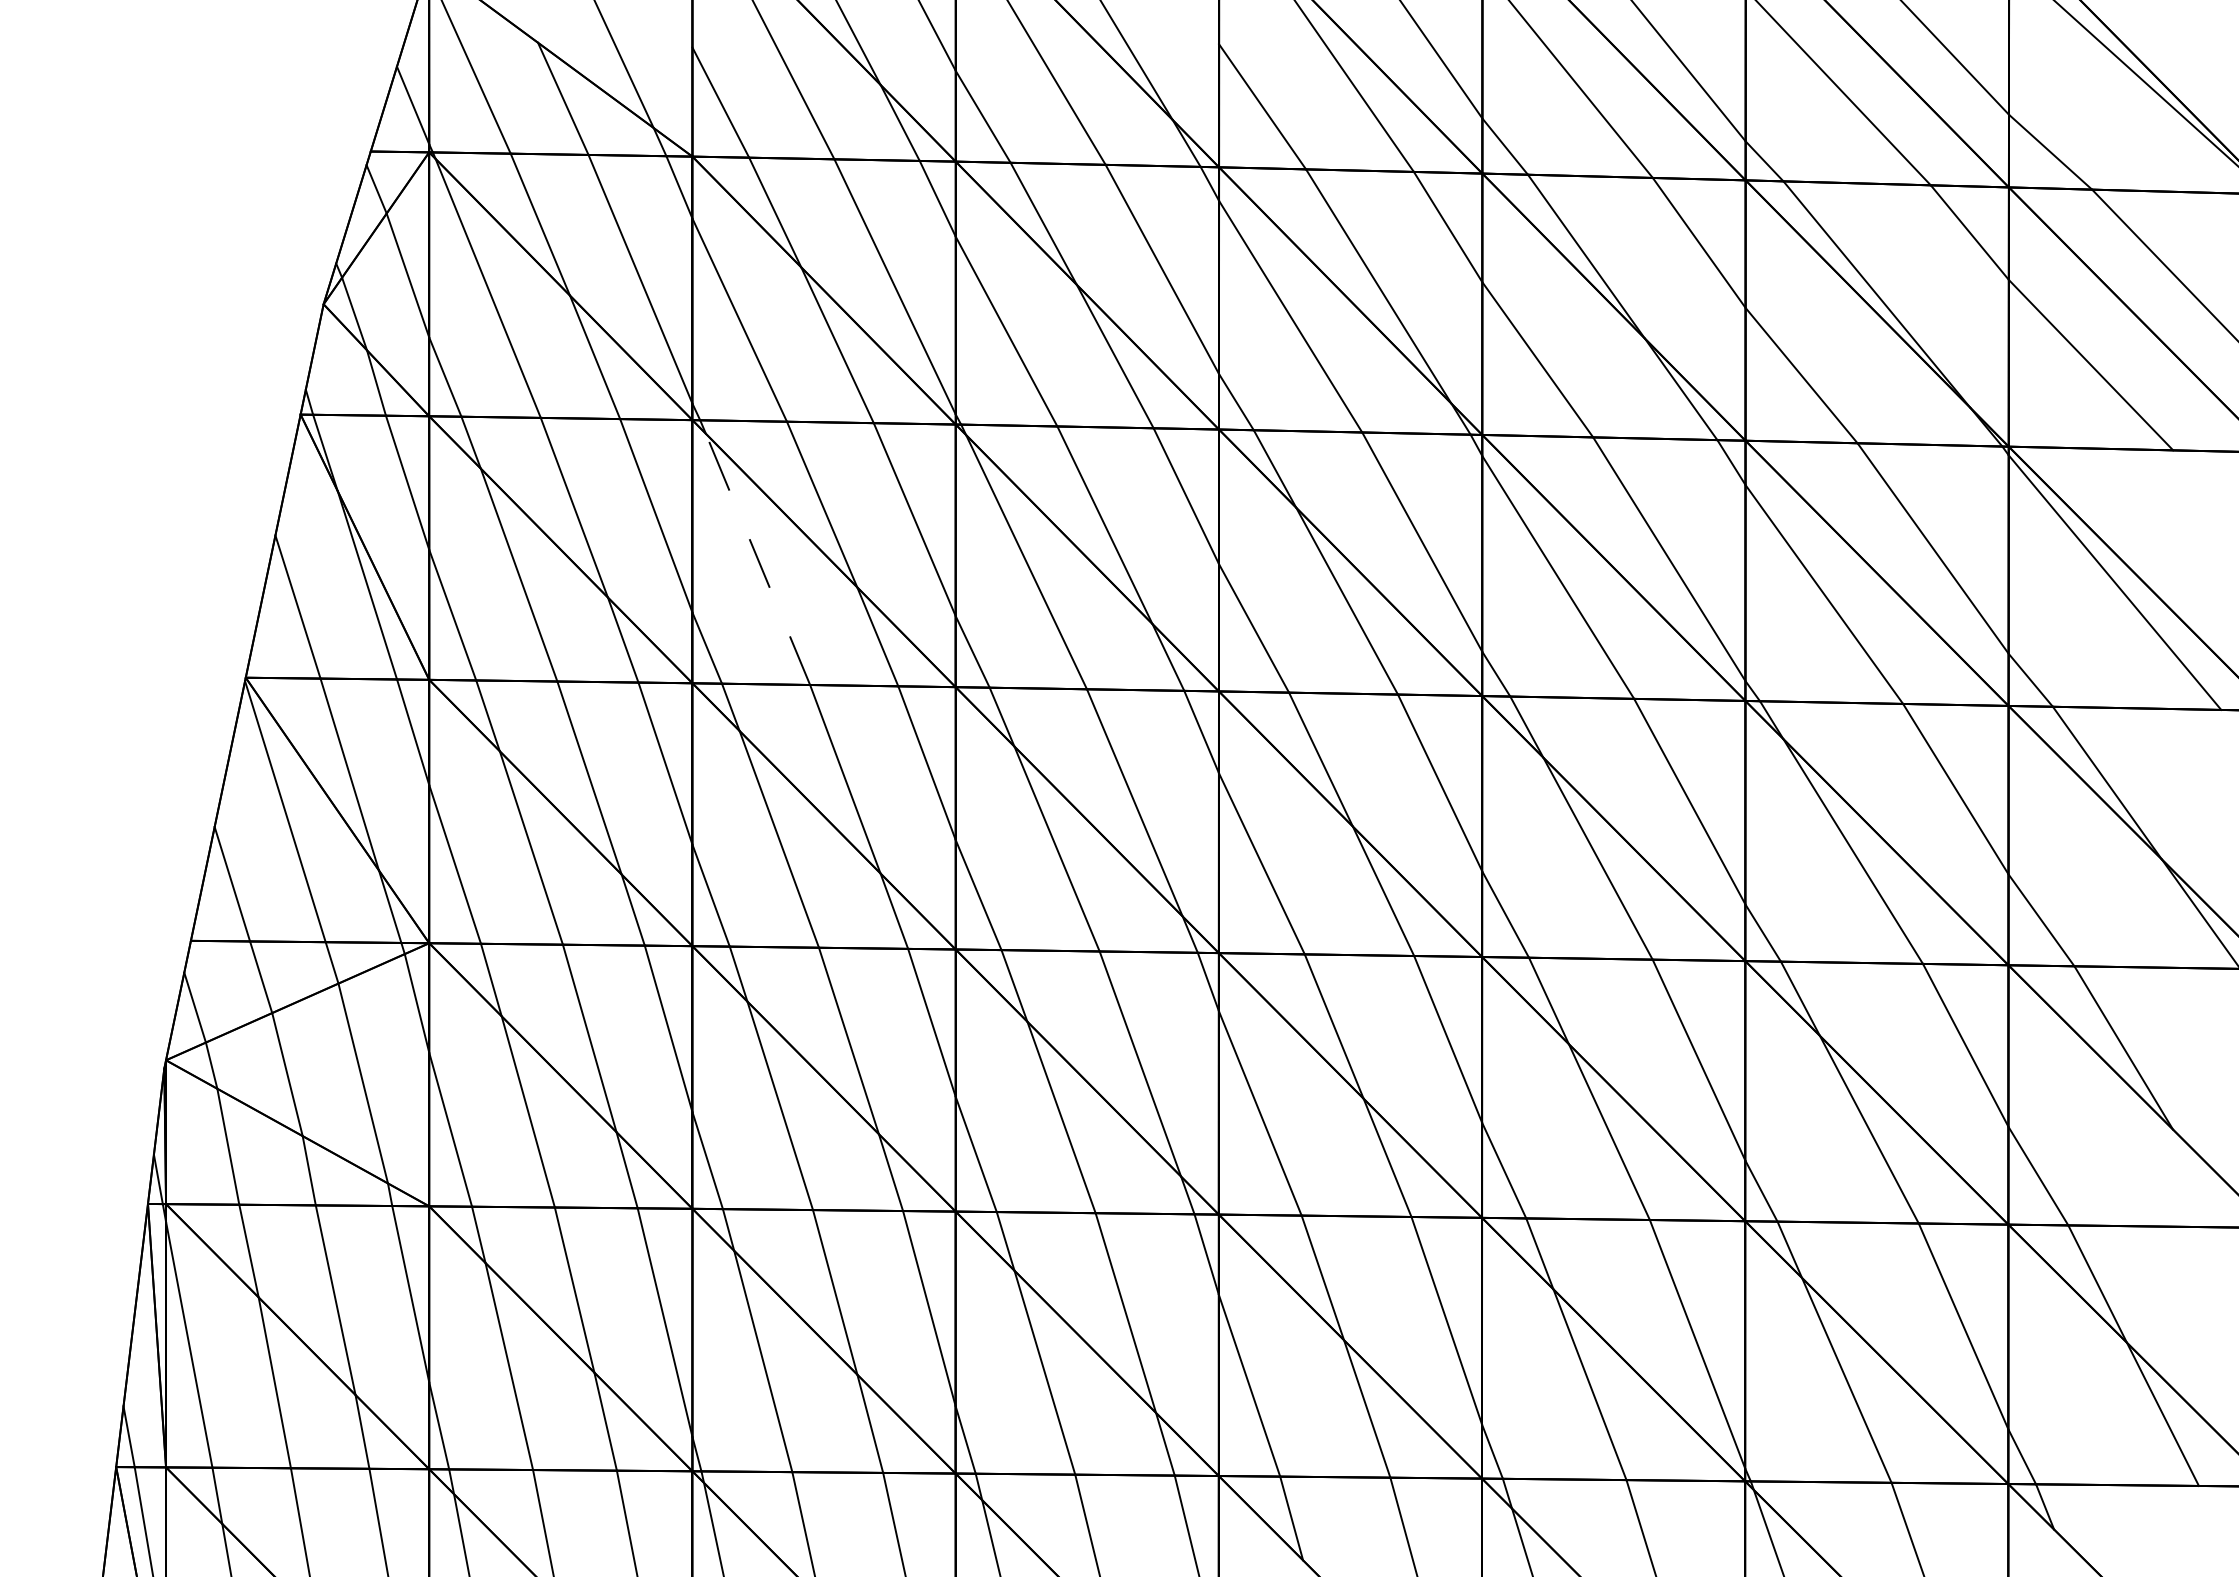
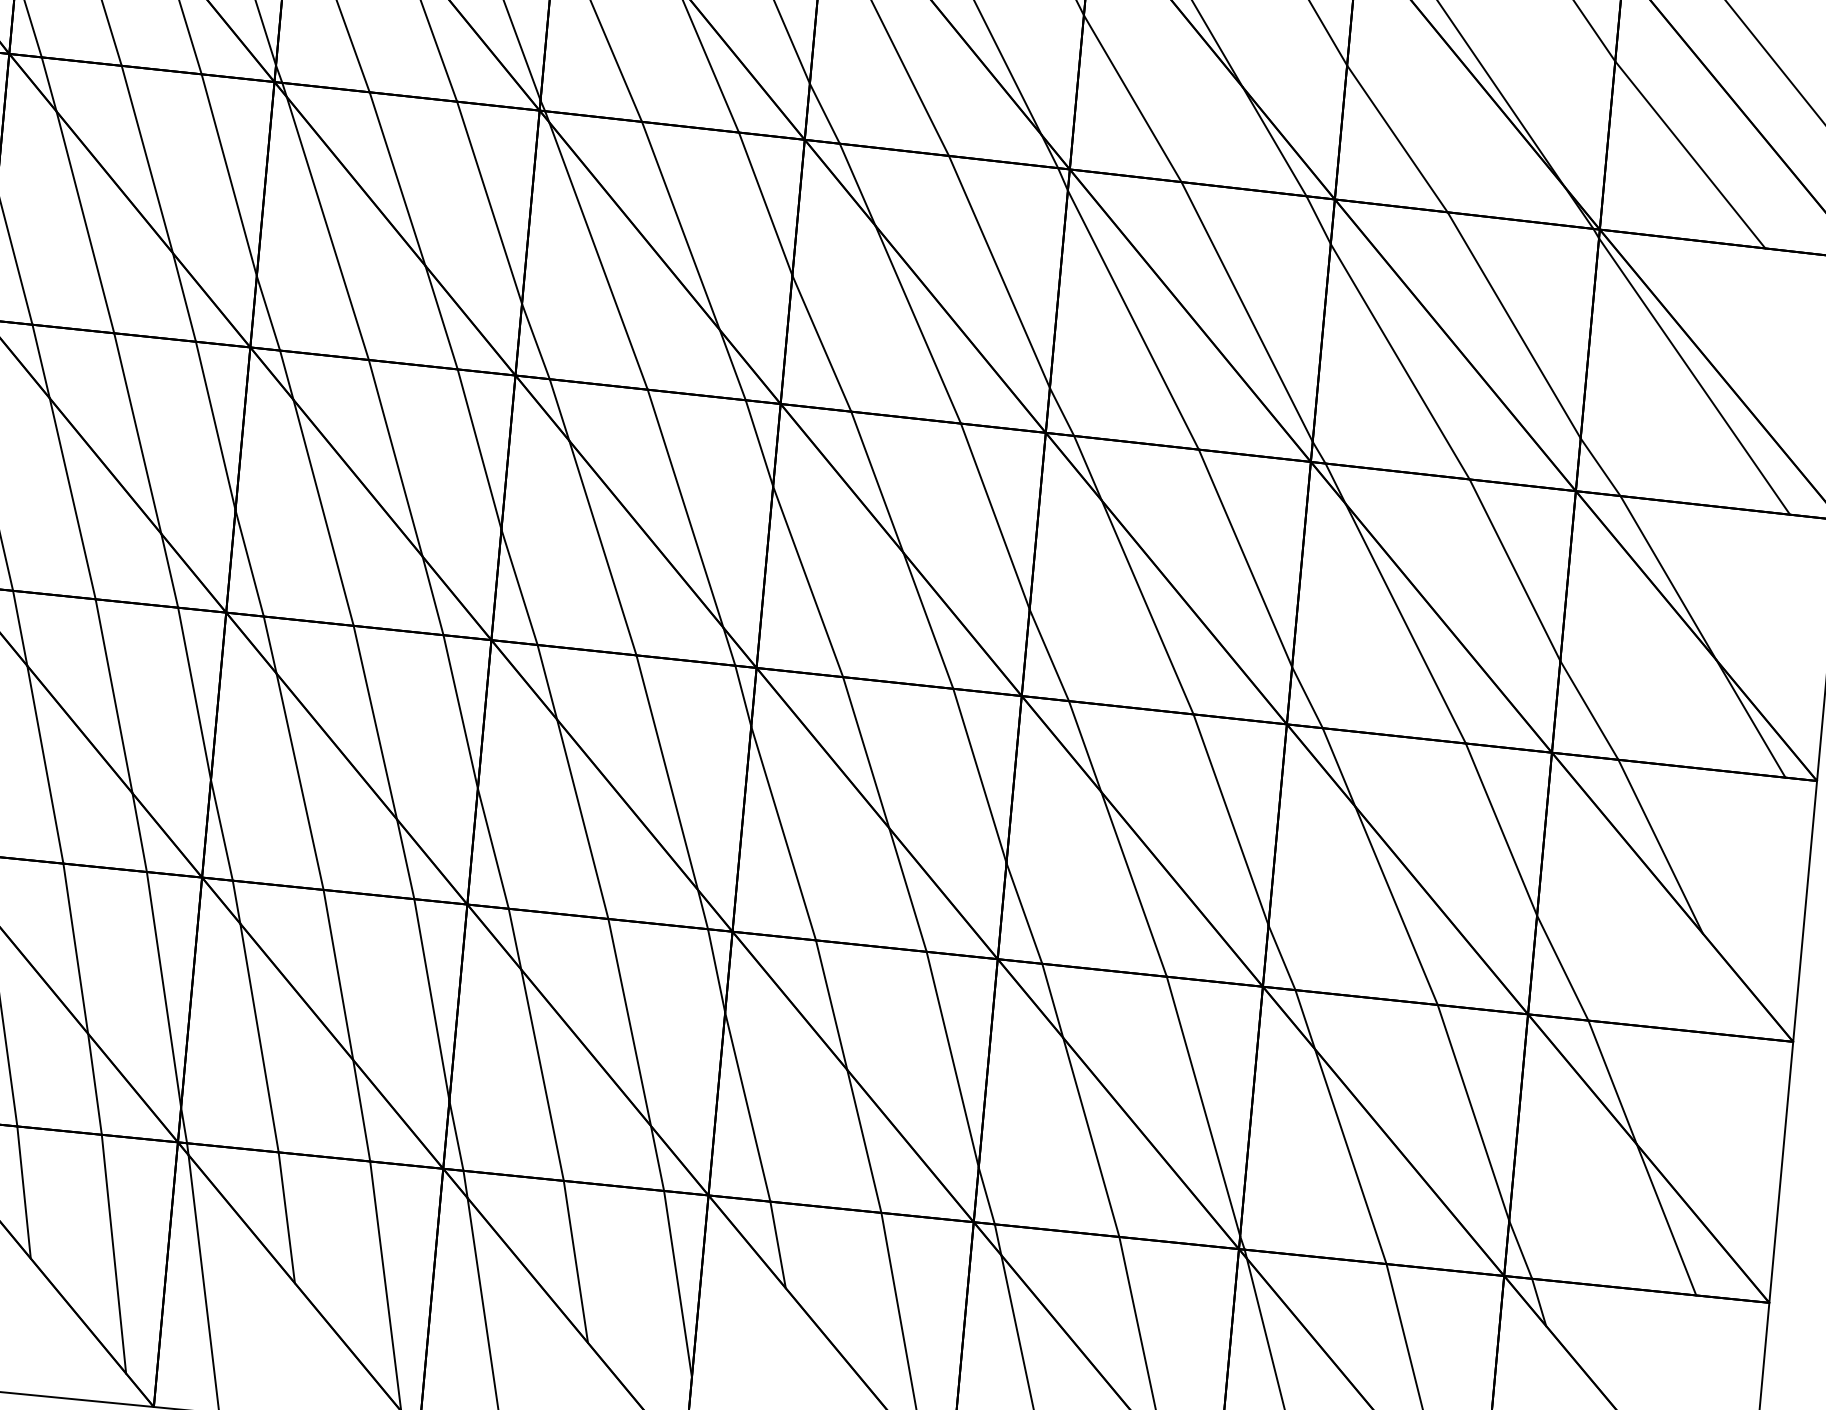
line: (758, 559) -> (328, 228), dashed -> solid

